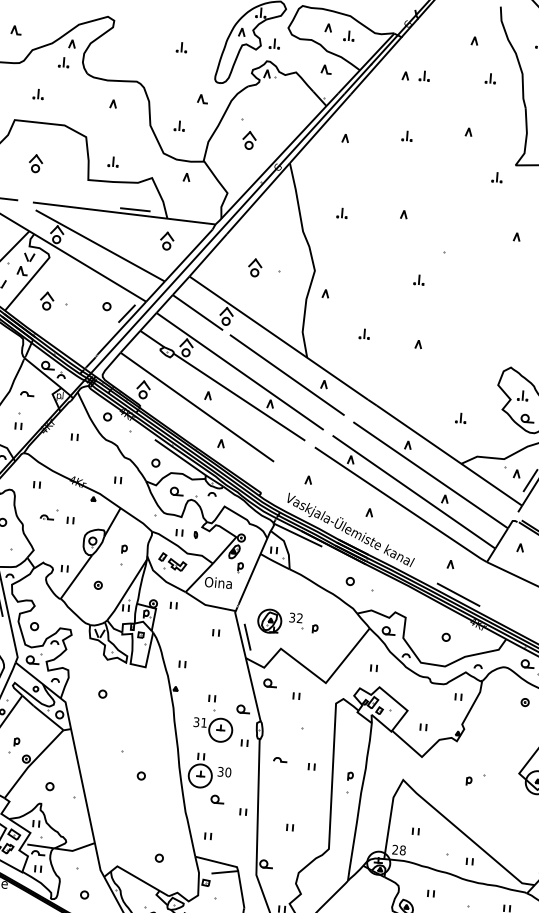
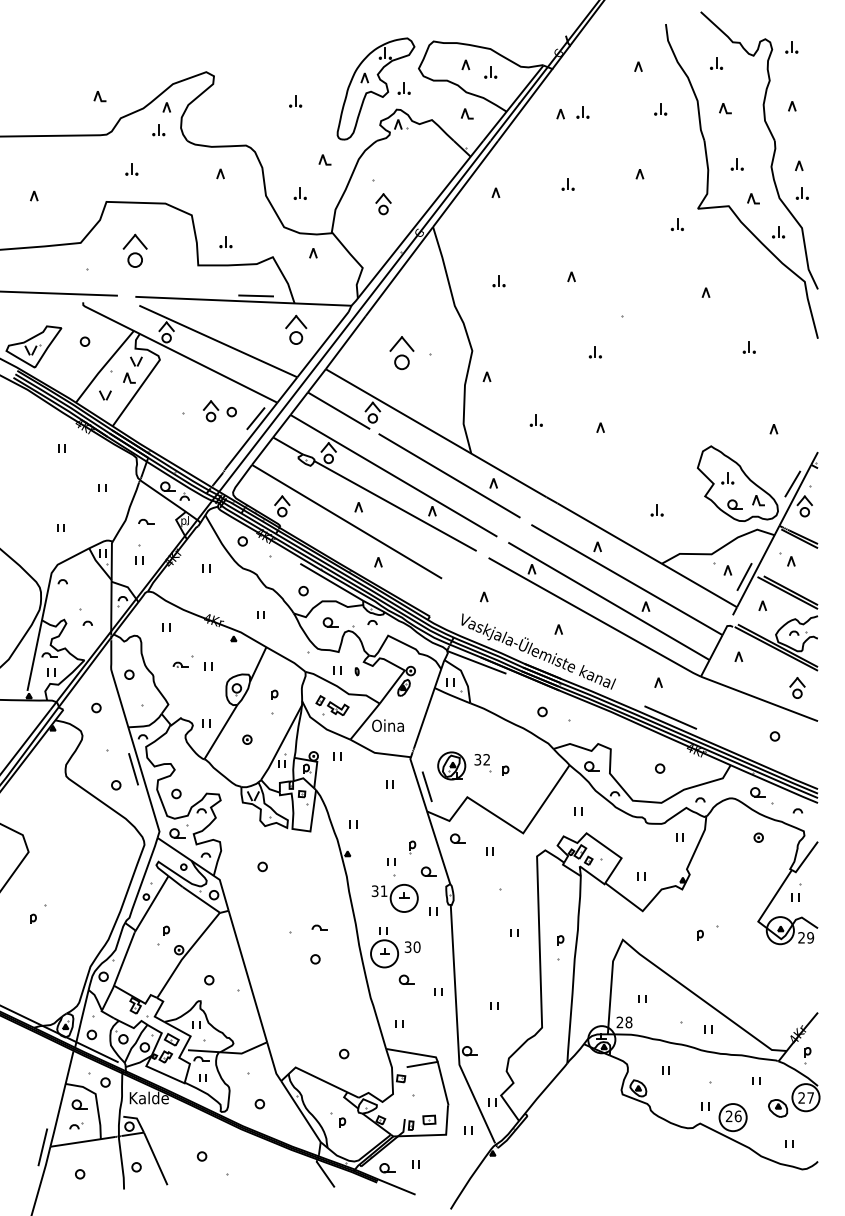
part: (36, 164) -> (135, 251), size x1.6
part: (167, 240) -> (296, 329), size x1.4
part: (254, 267) -> (401, 352), size x1.6
part: (47, 301) -> (211, 411), moved
part: (240, 568) -> (412, 847), moved
part: (279, 759) -> (319, 927), moved

